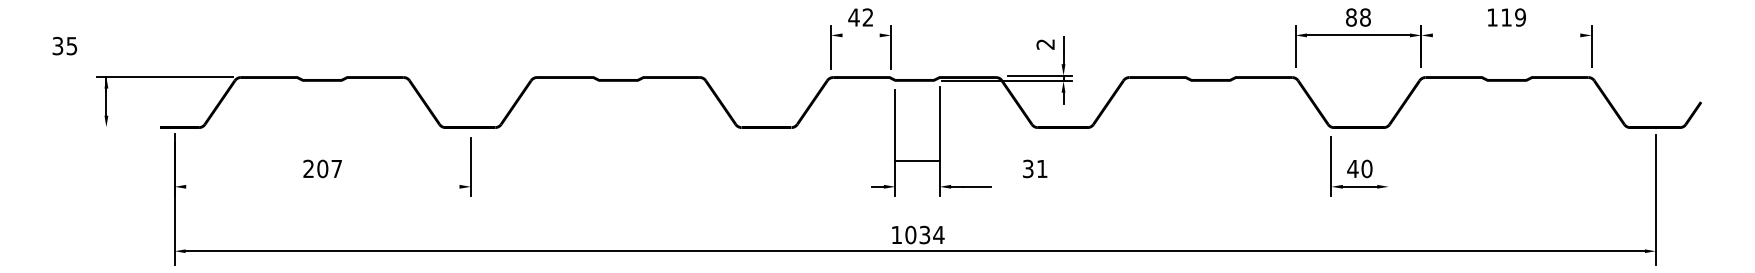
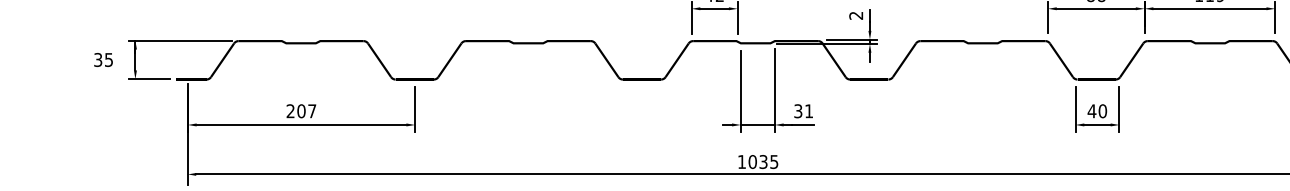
line: (860, 35) -> (714, 8), added
line: (1506, 35) -> (1209, 8), added
text: (64, 46) -> (103, 60), moved
line: (124, 127) -> (149, 79), added
line: (917, 160) -> (757, 124), moved
line: (1388, 166) -> (1119, 109), added
text: (1035, 168) -> (803, 110), moved
line: (322, 186) -> (301, 124), added
text: (938, 235) -> (773, 162), 1034 -> 1035

